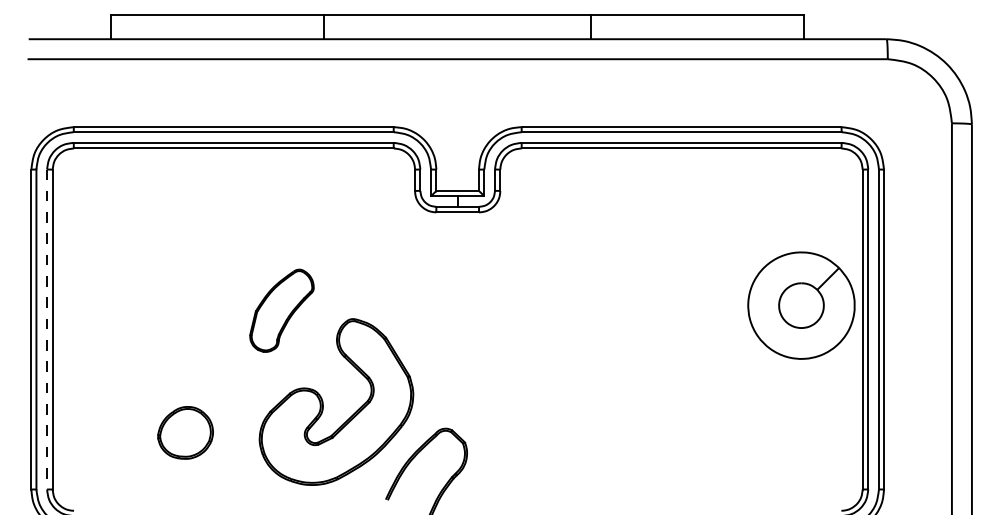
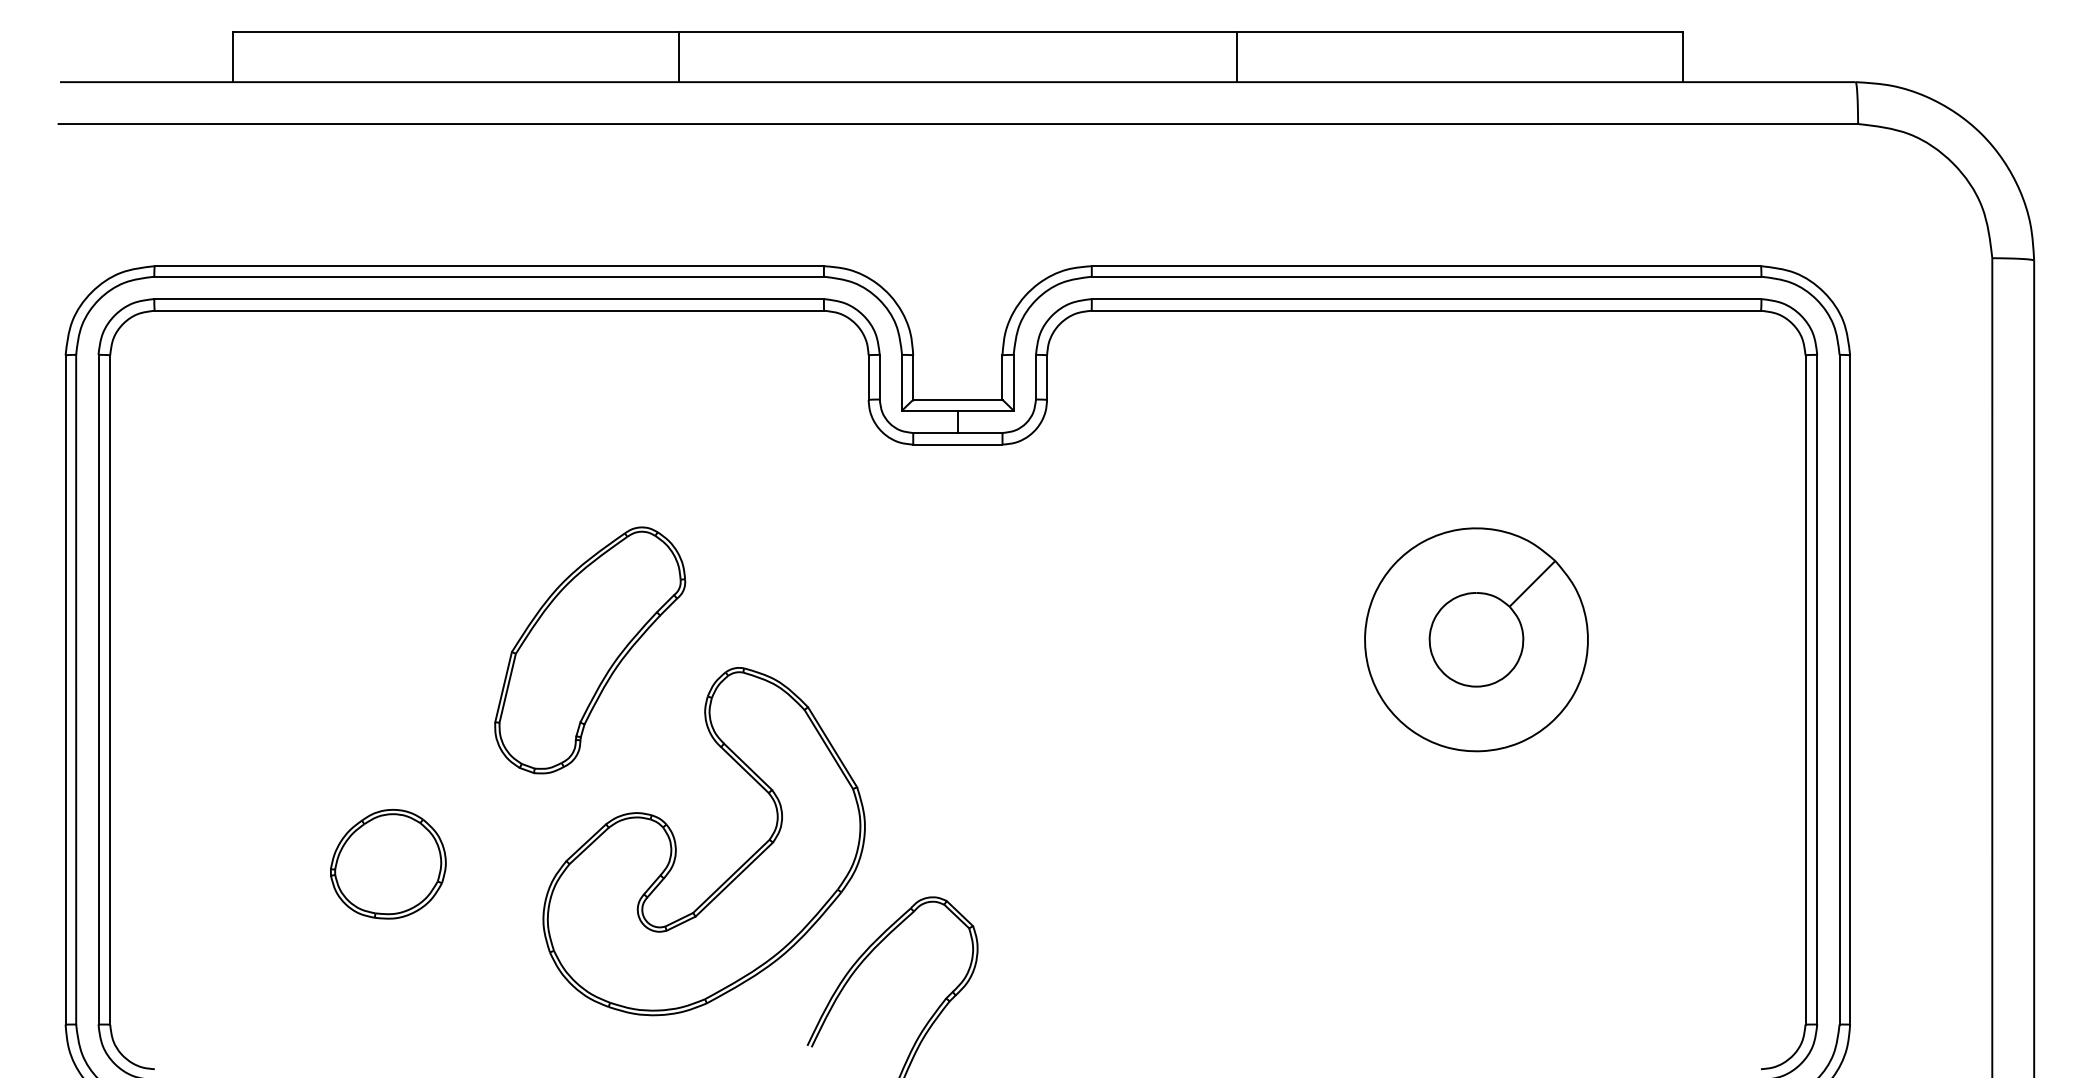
part: (801, 305) -> (1476, 639), moved
part: (281, 310) -> (589, 649), size x1.43
line: (47, 329) -> (99, 689), dashed -> solid
part: (185, 432) -> (388, 863), moved

